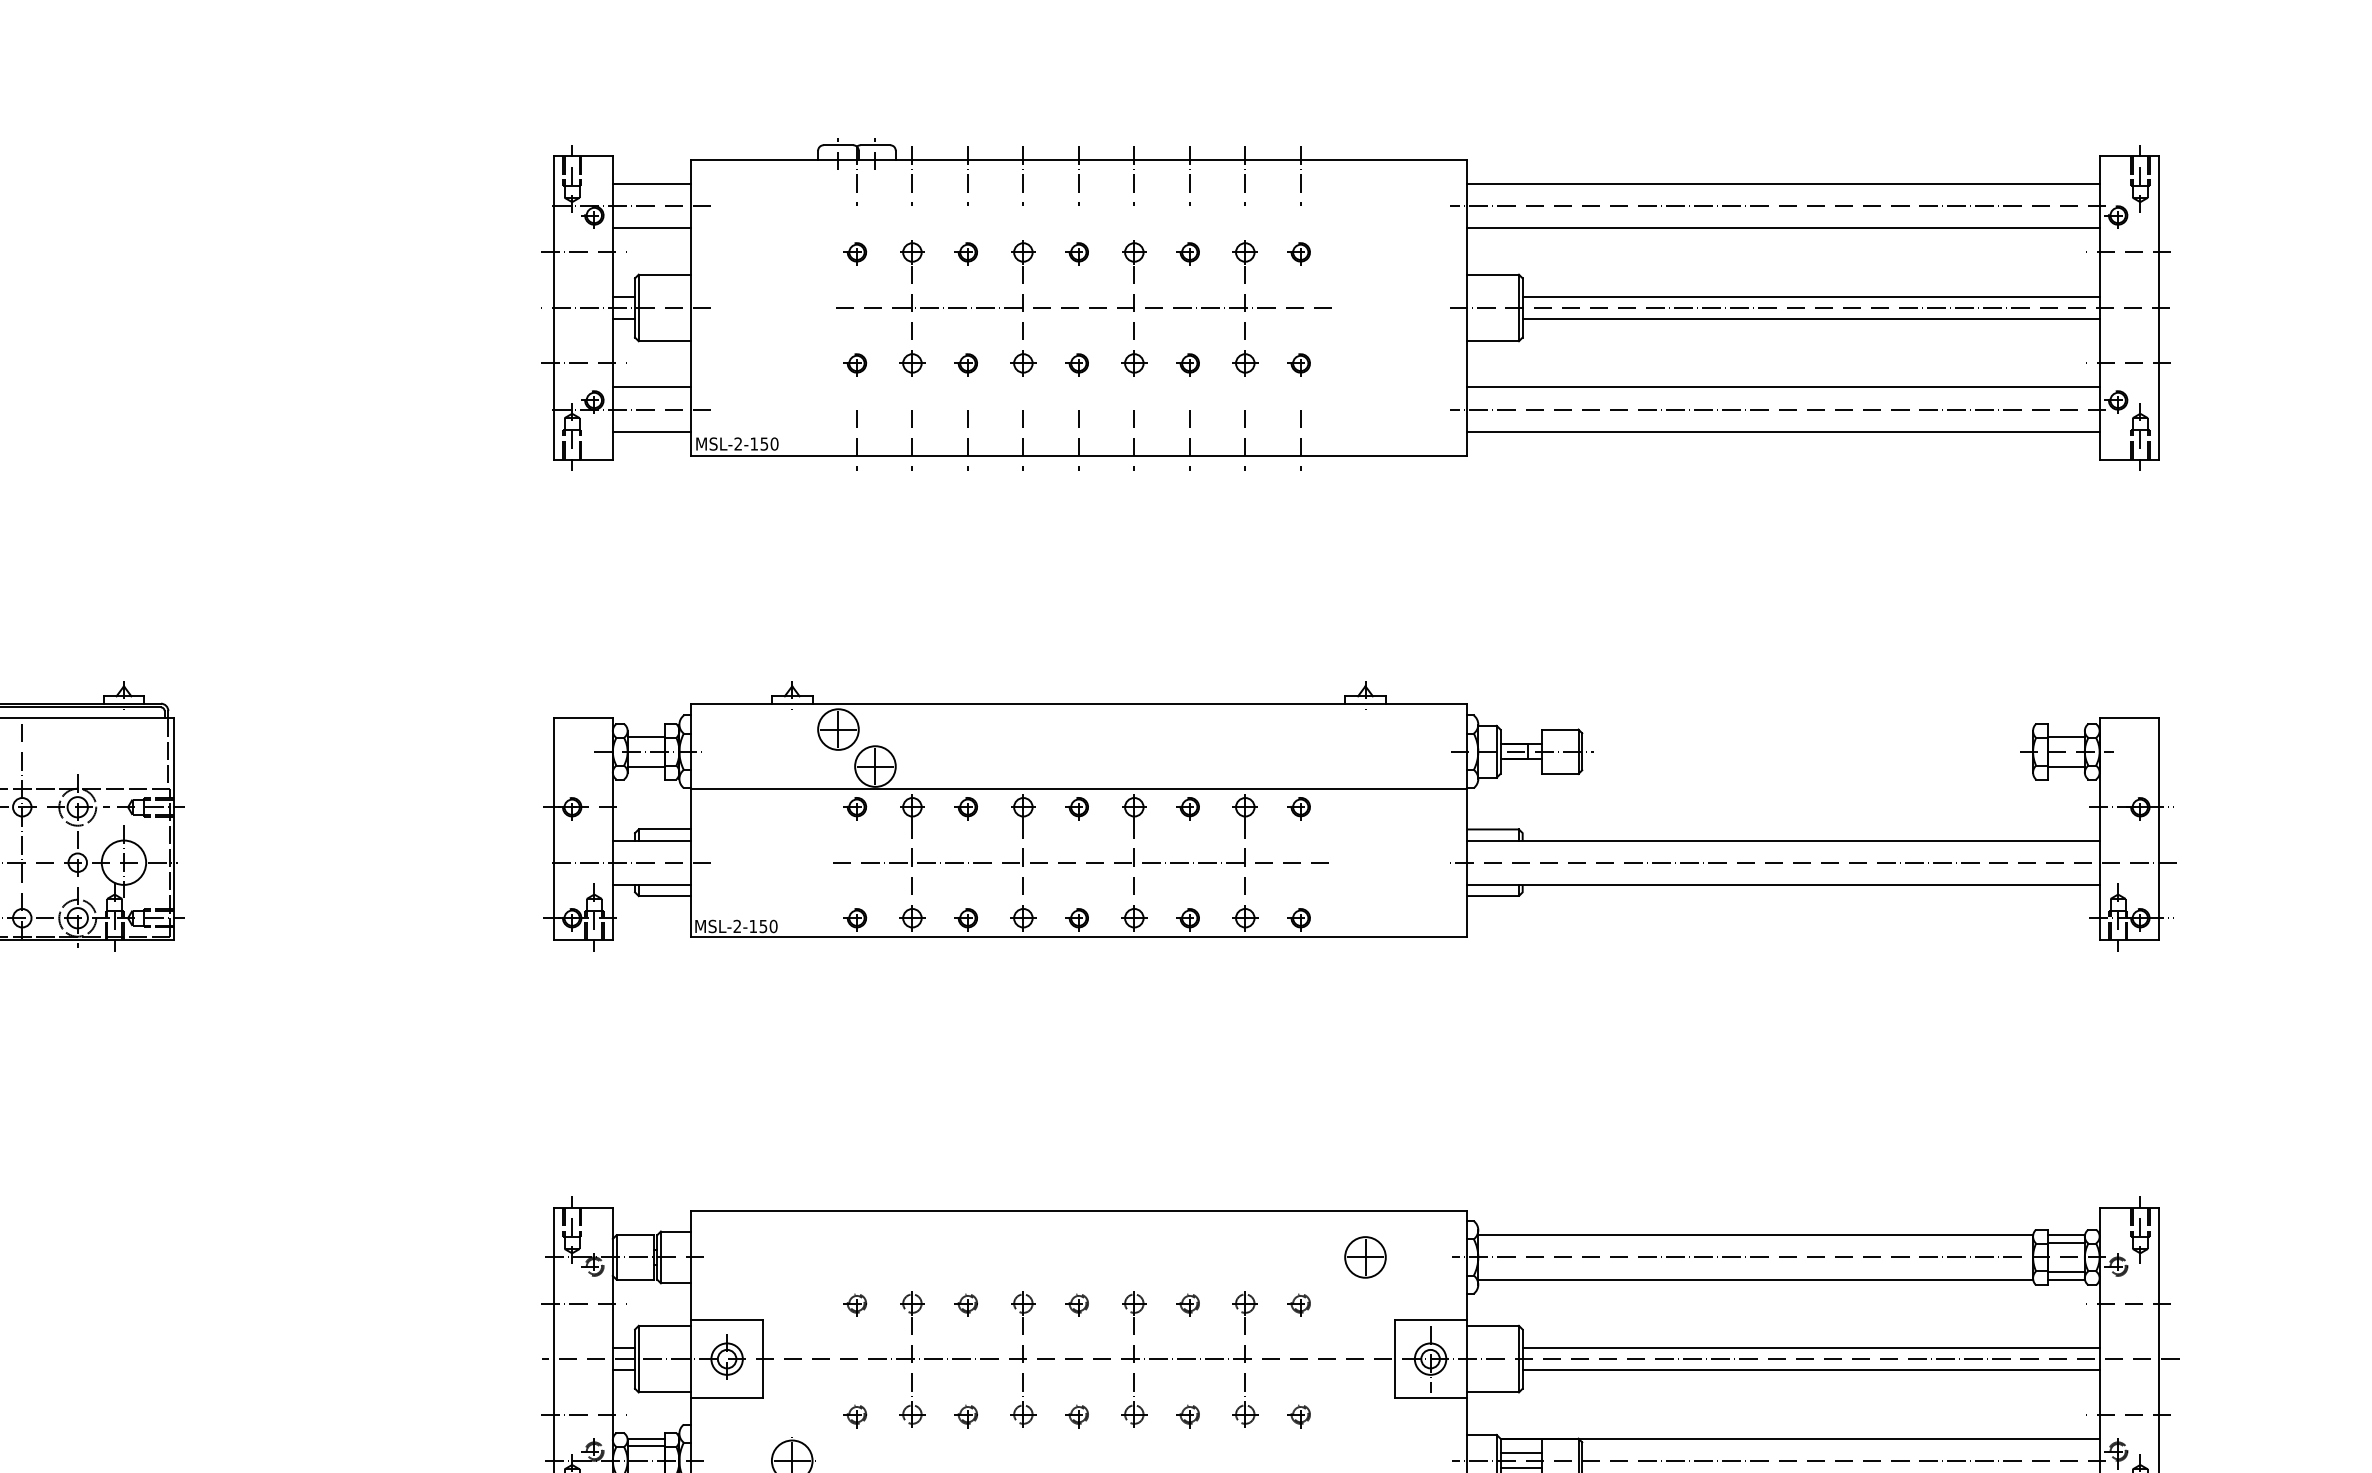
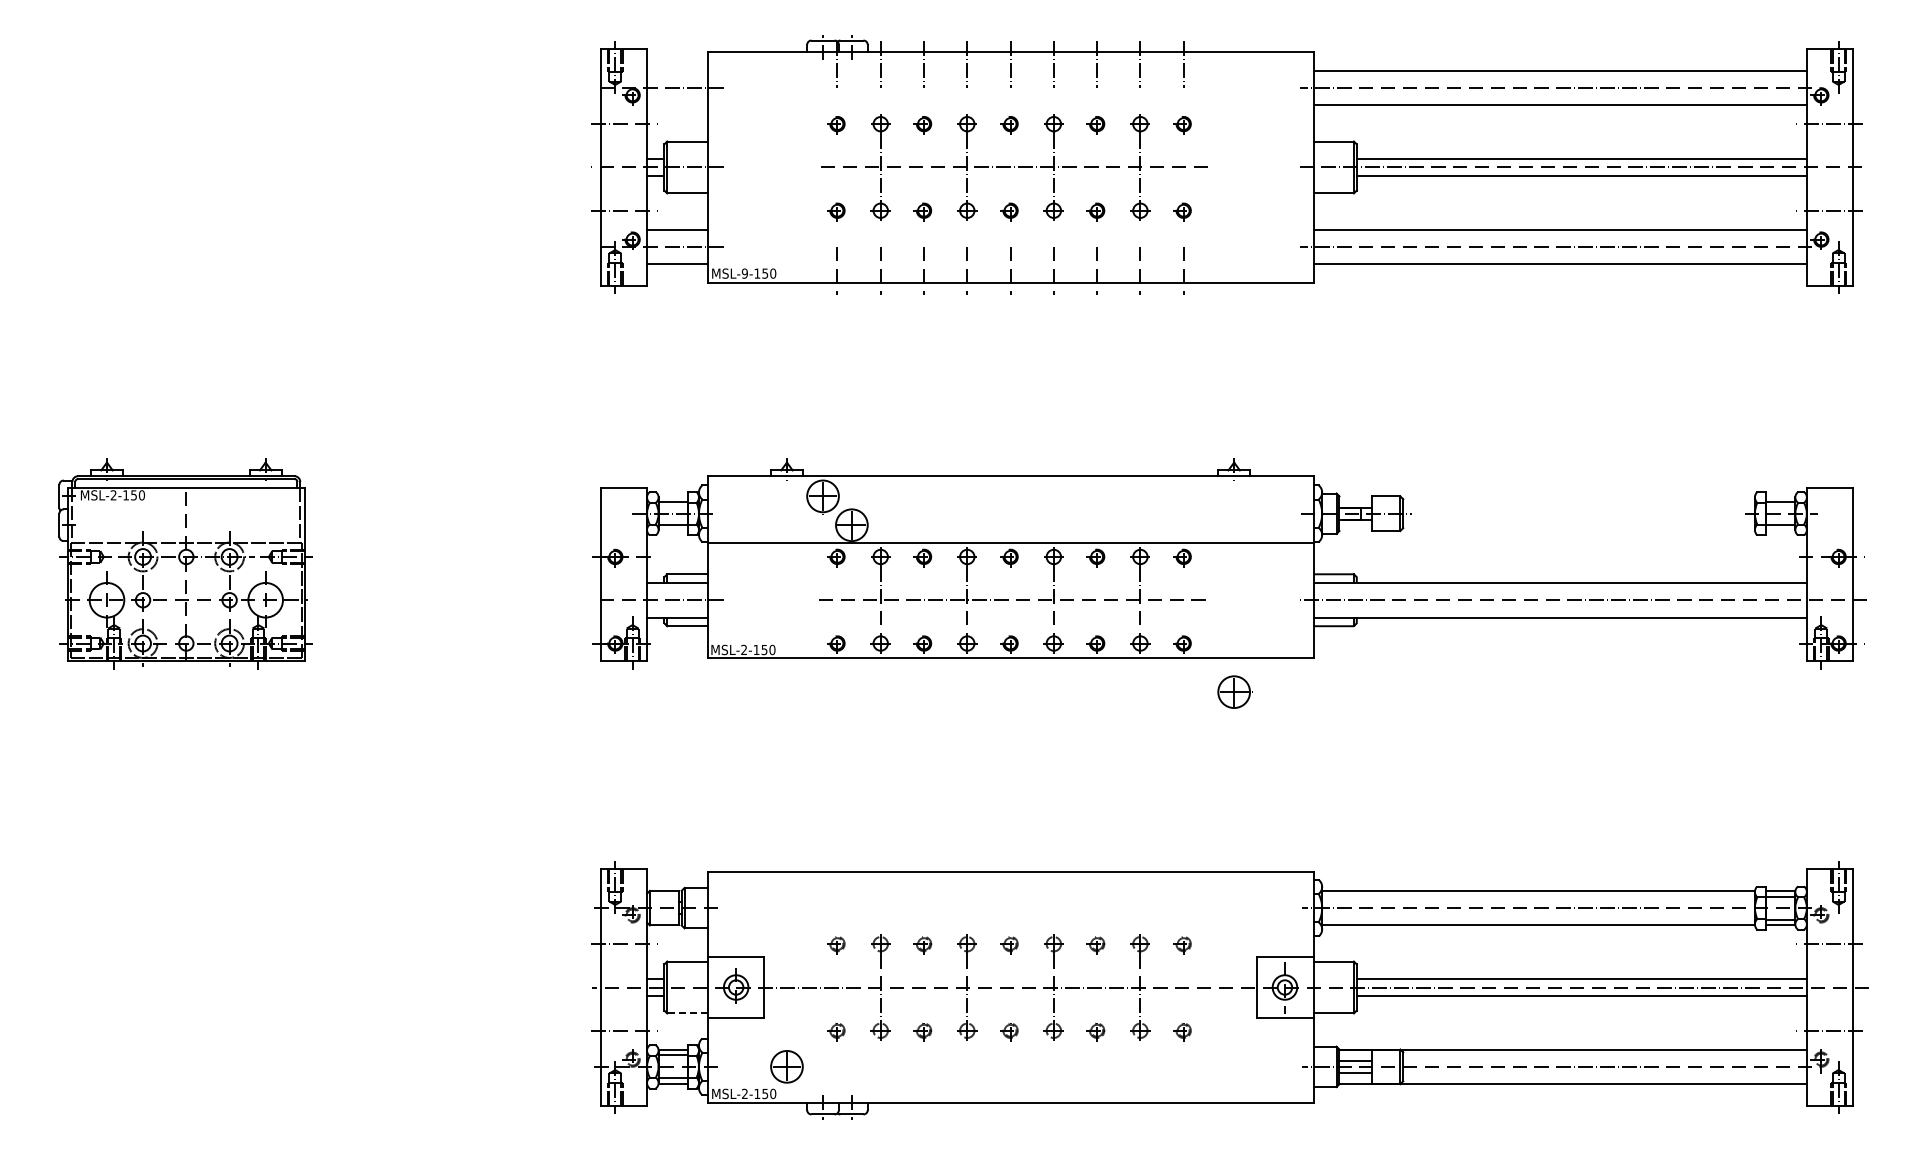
line: (651, 183) -> (677, 70), removed
line: (651, 228) -> (677, 105), removed
text: (737, 443) -> (744, 273), MSL-2-150 -> MSL-9-150
part: (1365, 1256) -> (1234, 691), moved
line: (663, 1392) -> (686, 1013), solid -> dashed

